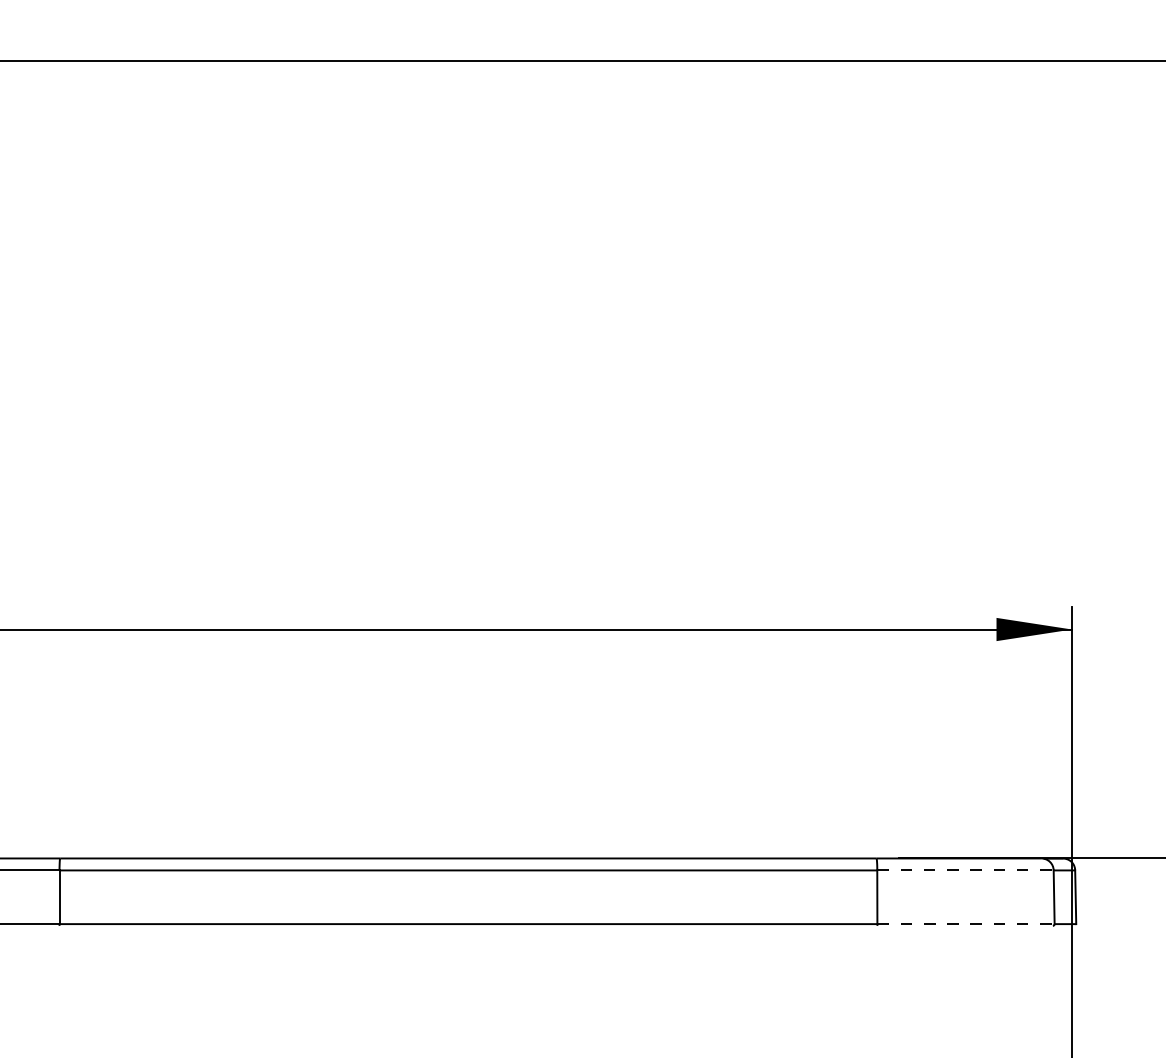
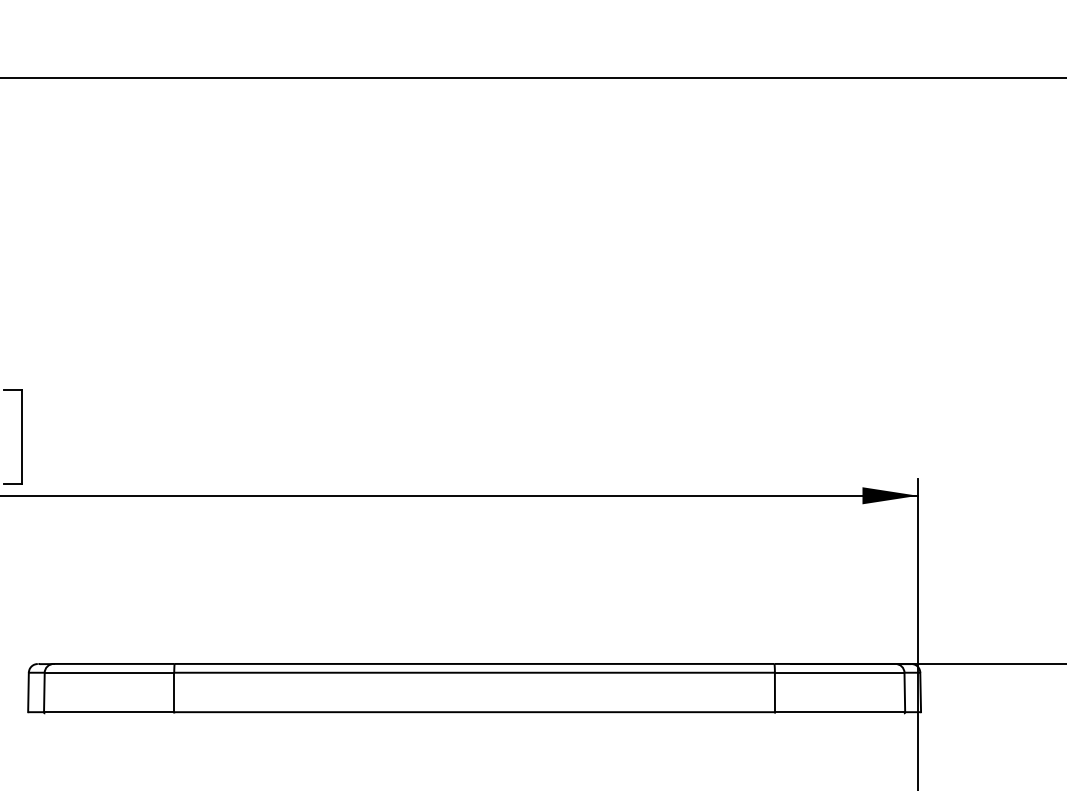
line: (965, 870) -> (839, 672), dashed -> solid
line: (966, 924) -> (840, 712), dashed -> solid

